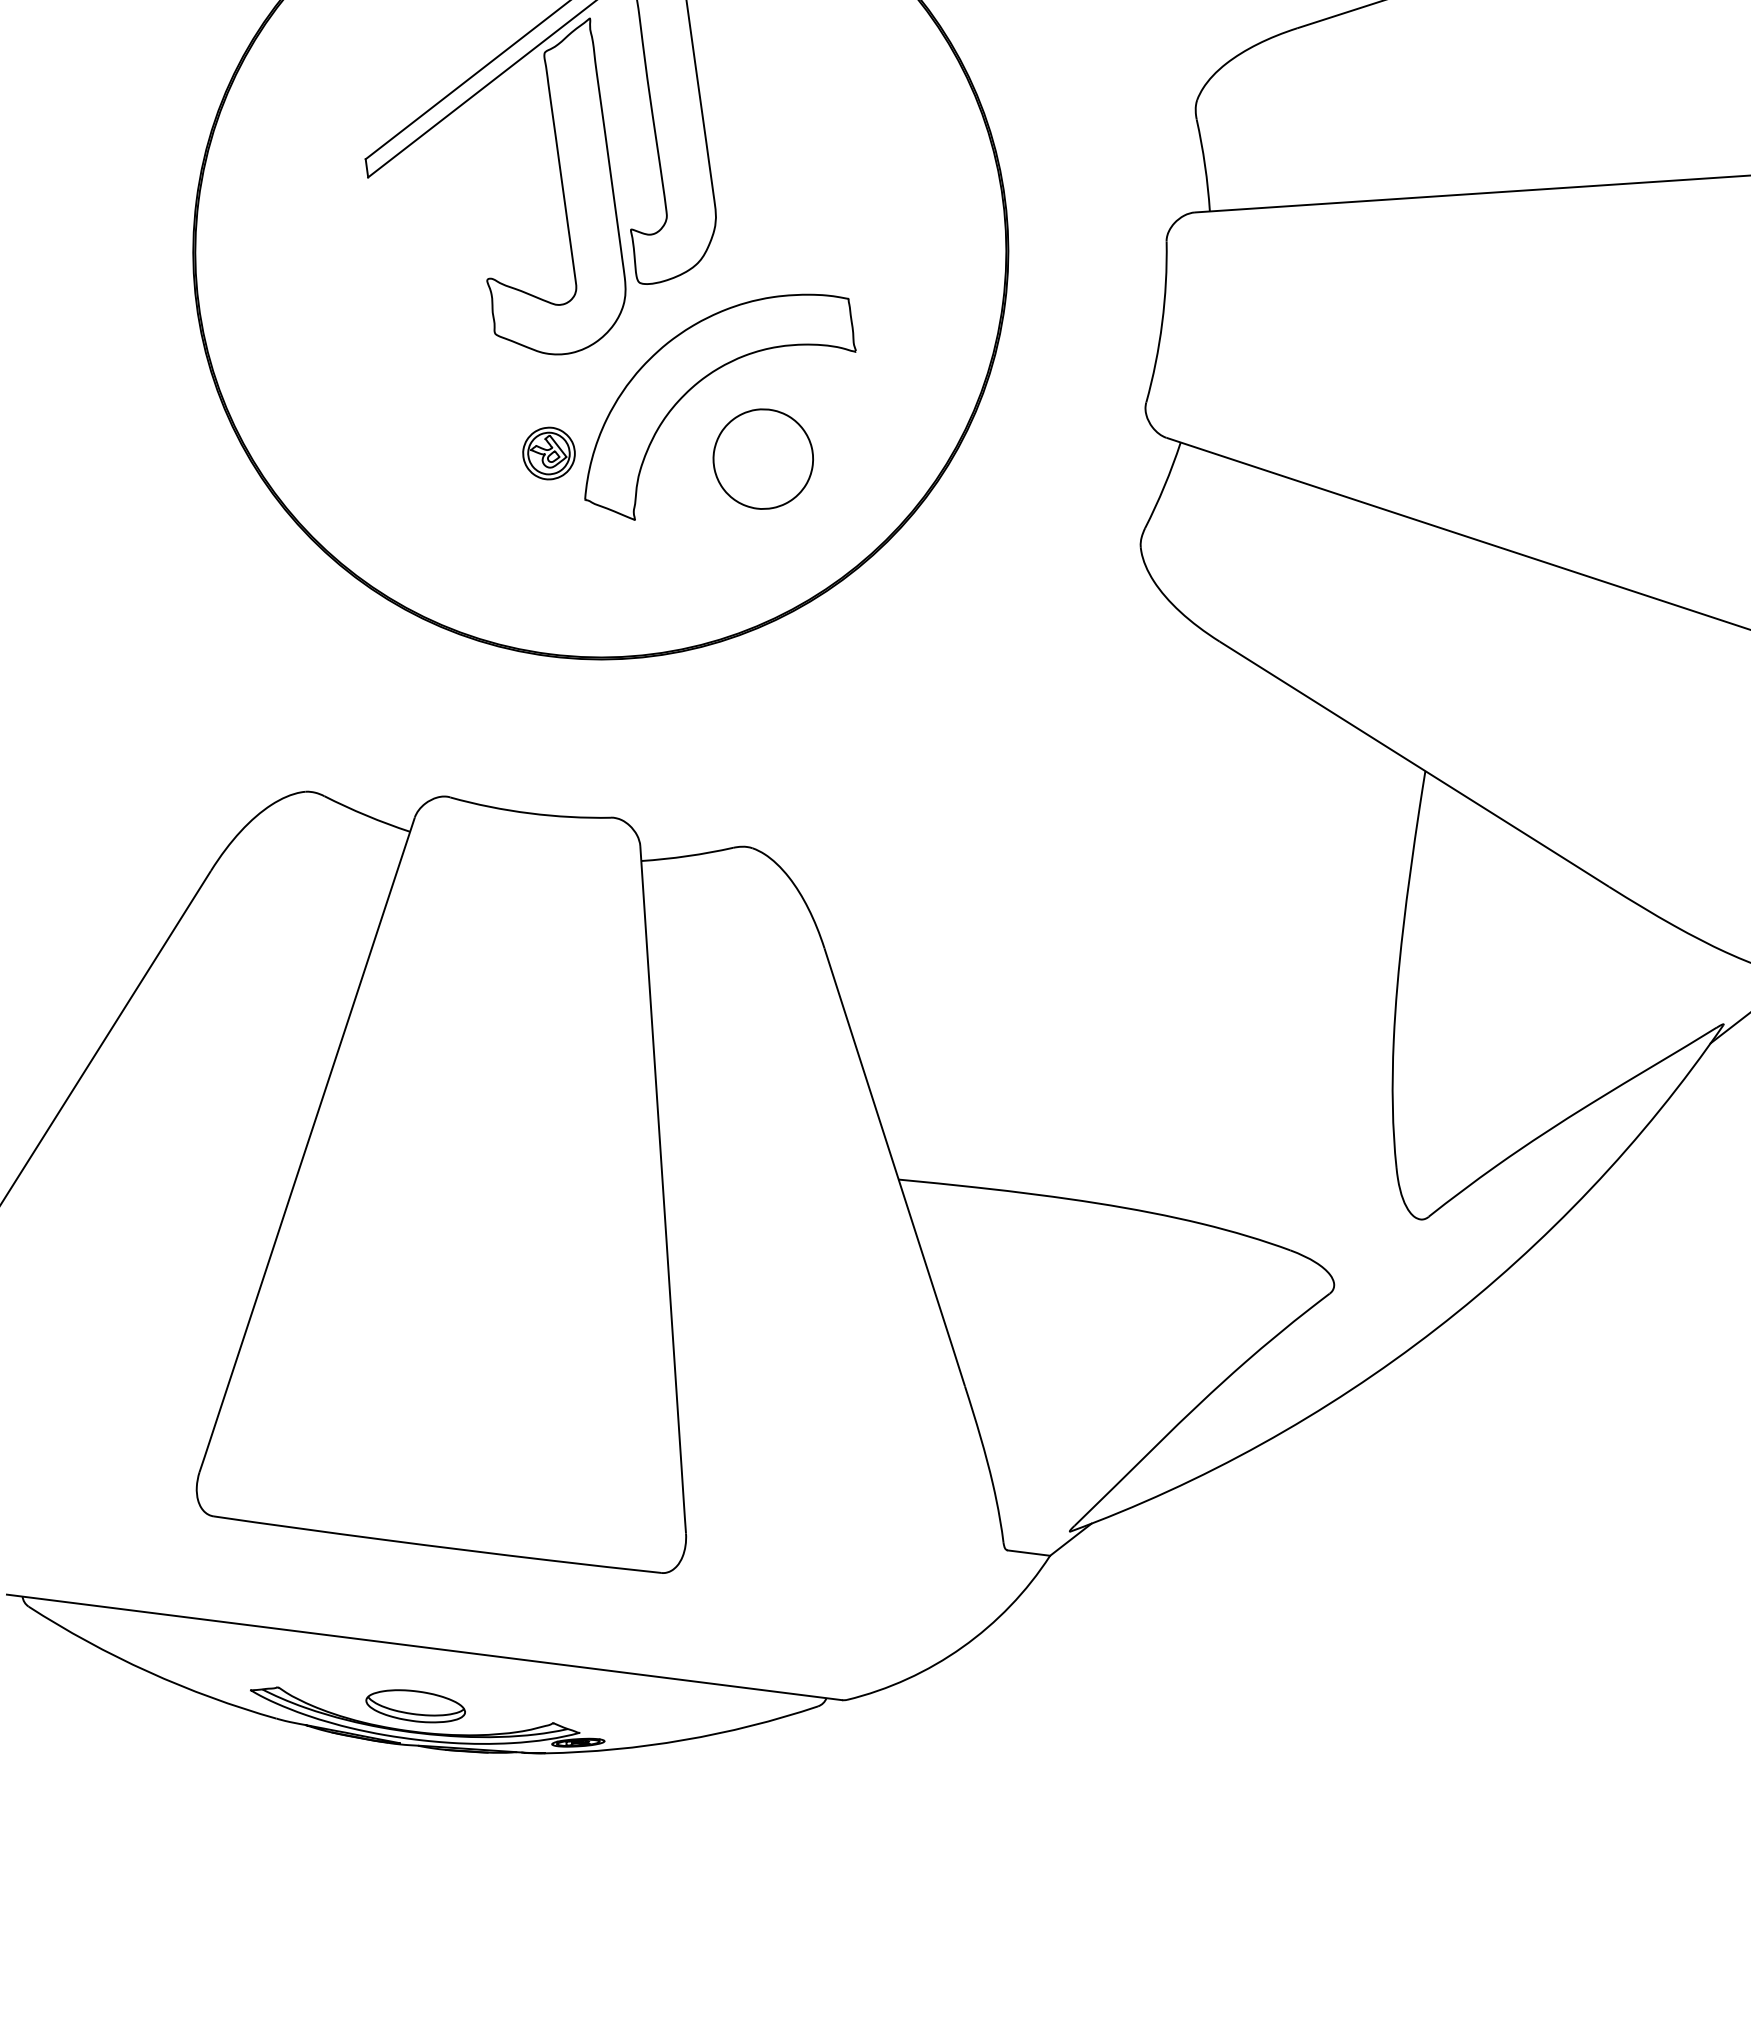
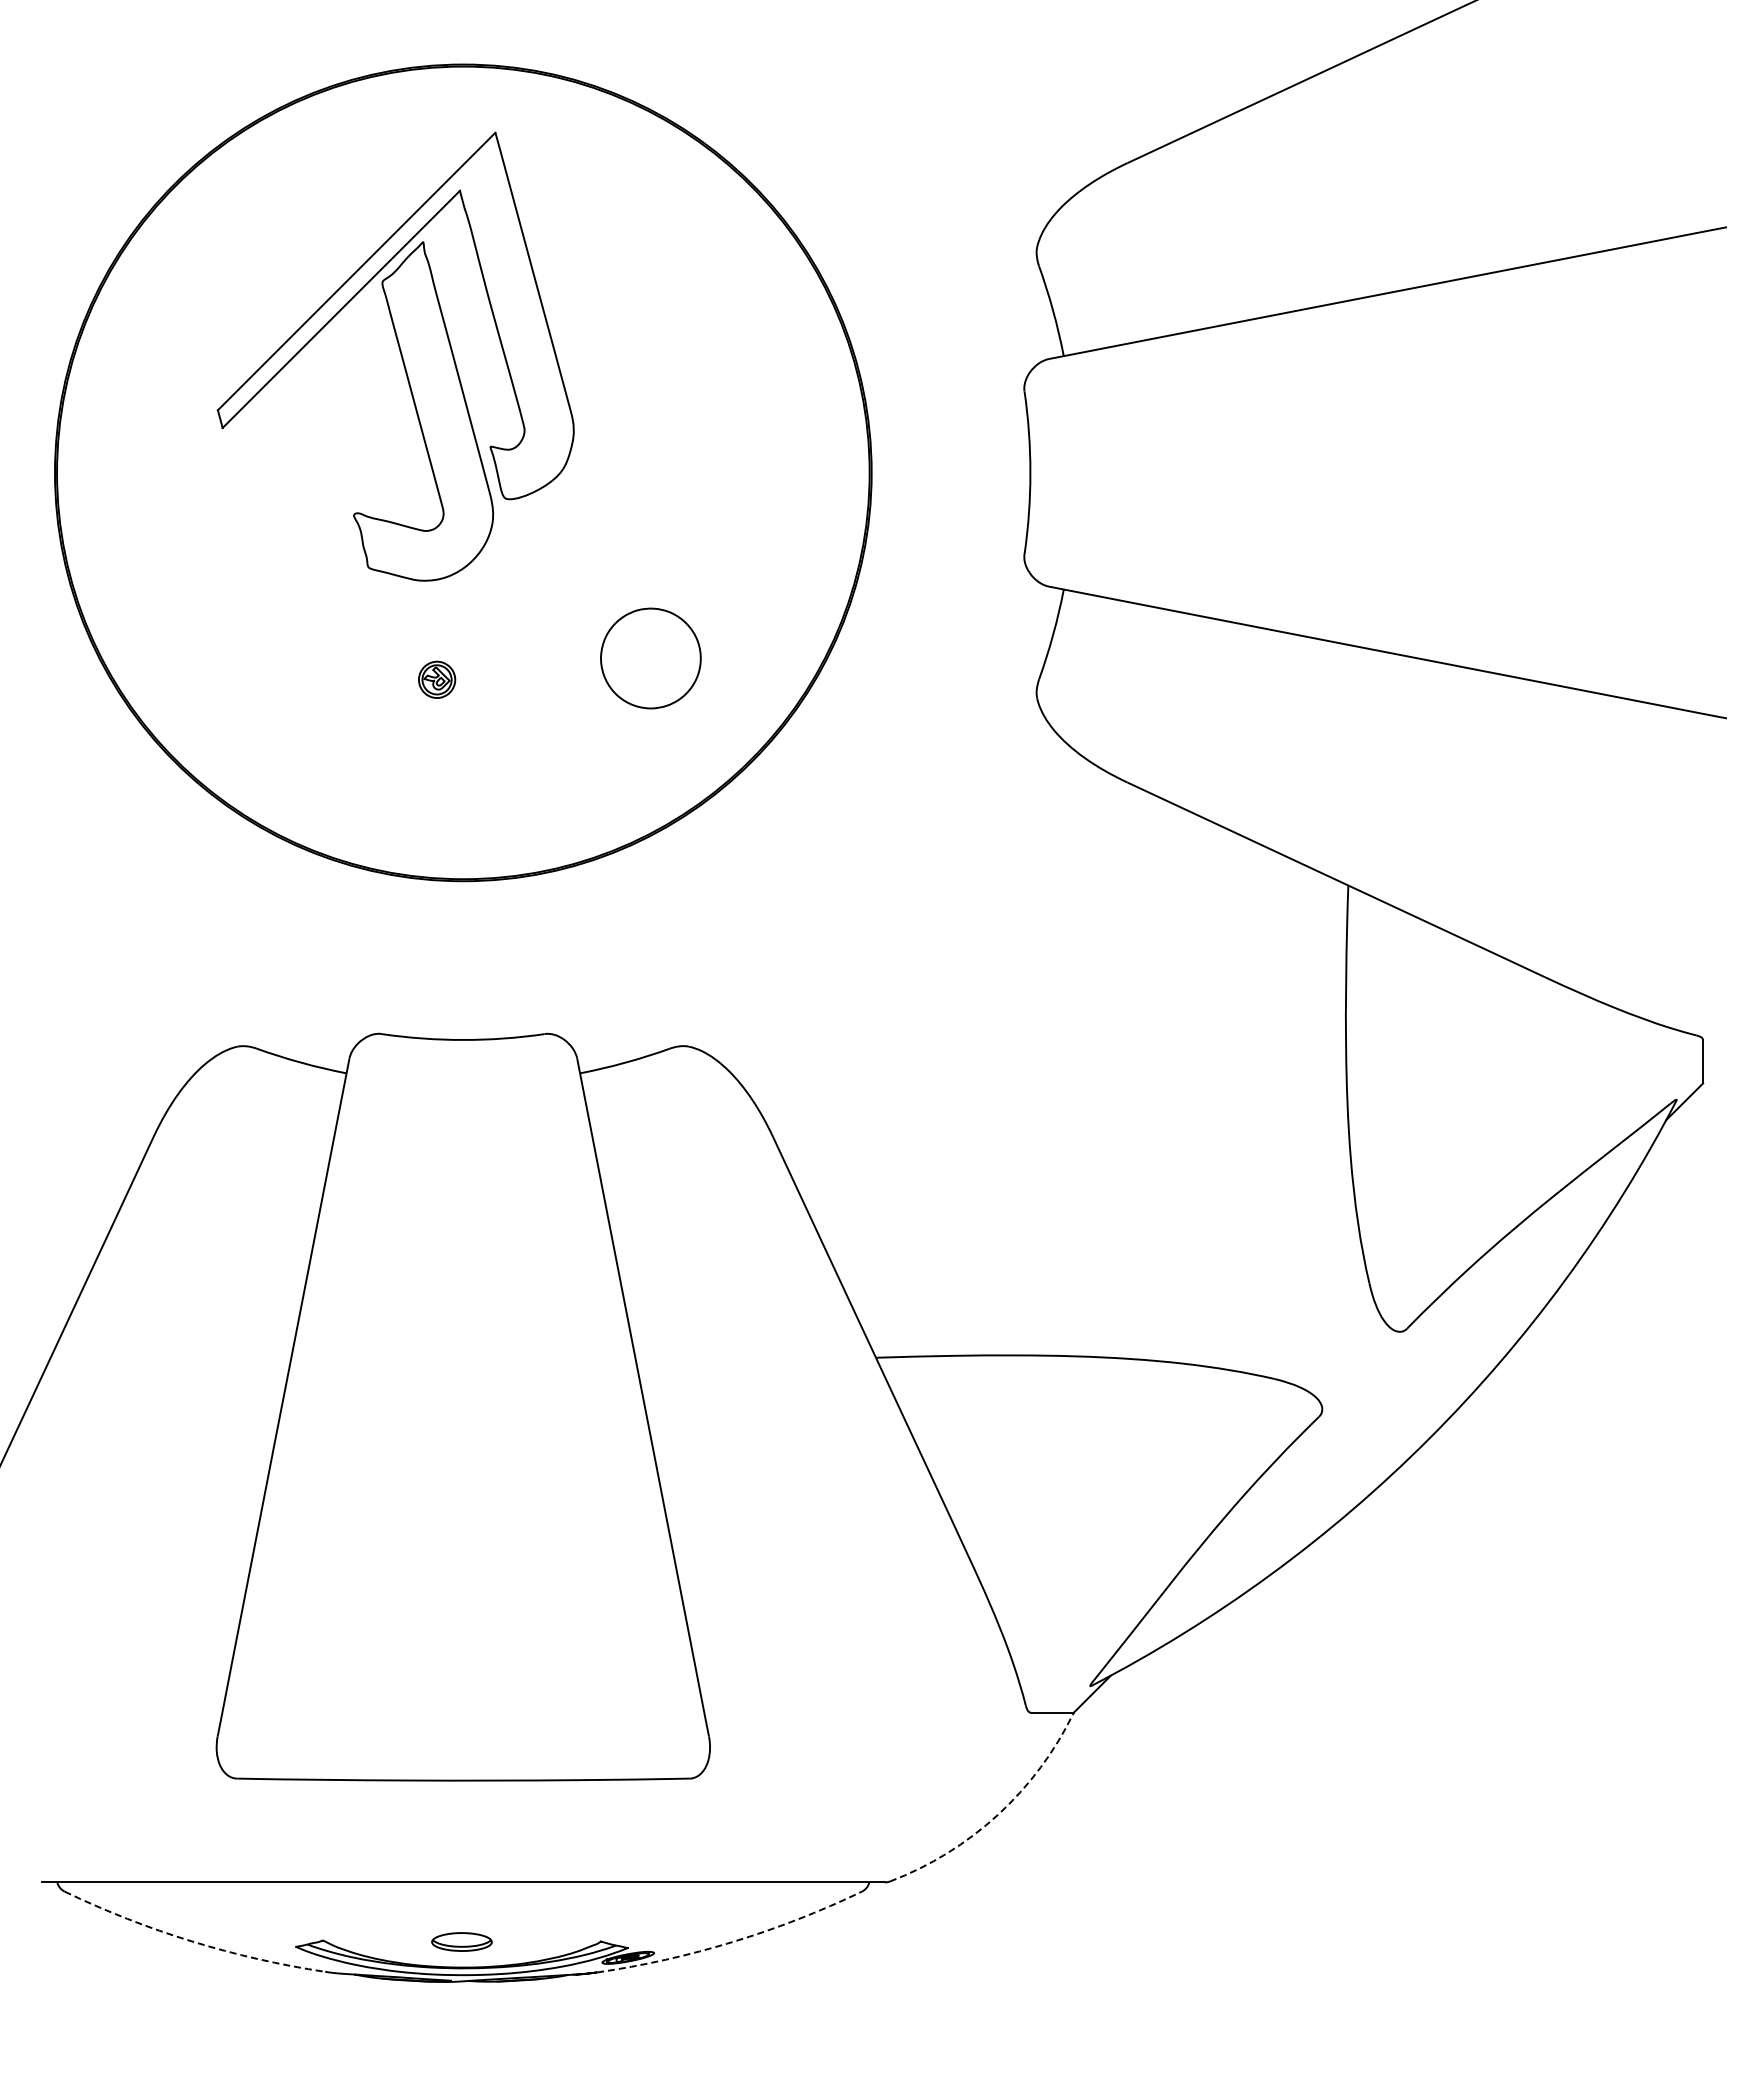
part: (705, 378) -> (583, 585), removed
part: (548, 453) -> (436, 679), size x0.7
arc: (962, 1647) -> (998, 1814), solid -> dashed
arc: (148, 1671) -> (191, 1941), solid -> dashed
part: (415, 1705) -> (461, 1941), size x0.6
arc: (683, 1740) -> (732, 1942), solid -> dashed

